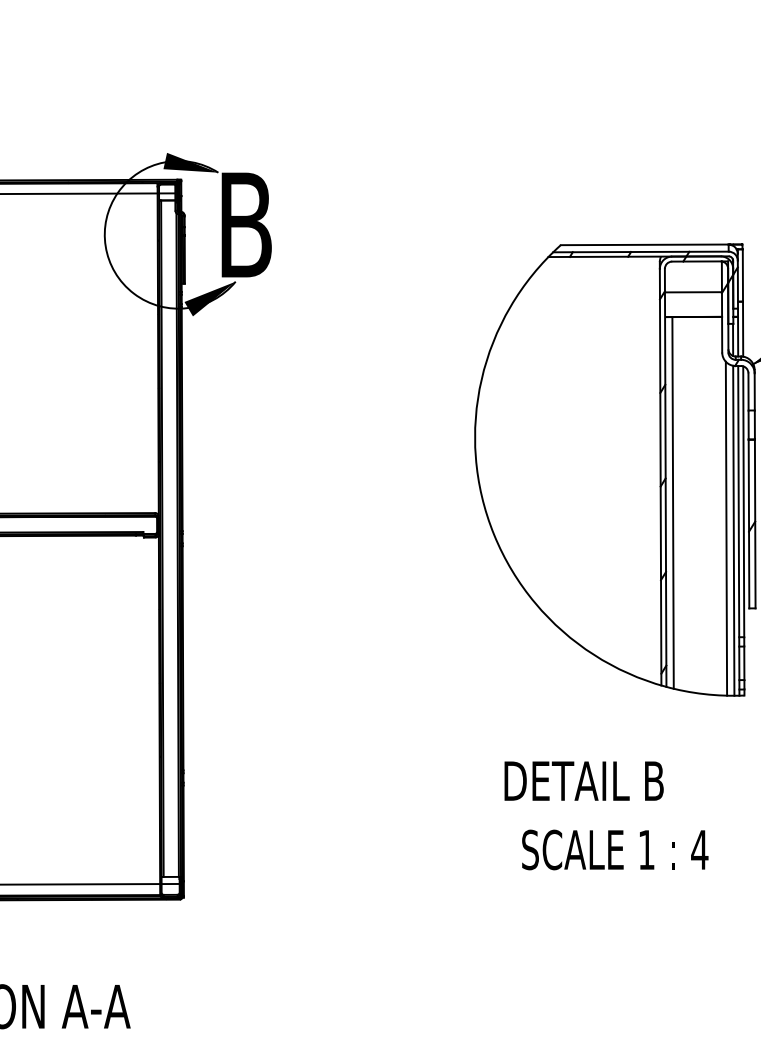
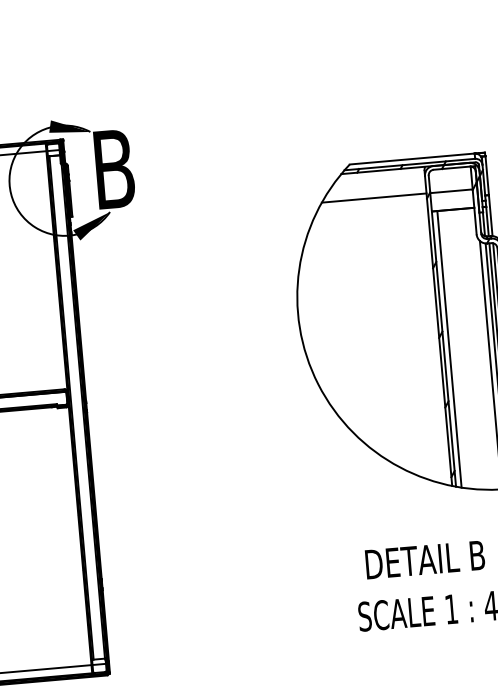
line: (589, 292) -> (374, 197), added
text: (583, 780) -> (424, 559), moved

